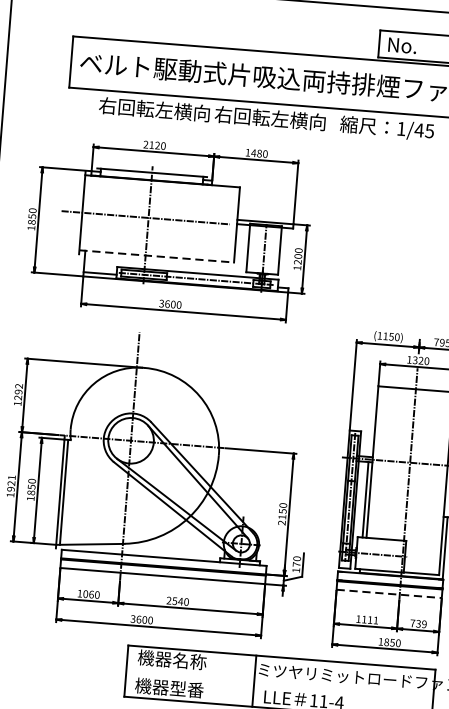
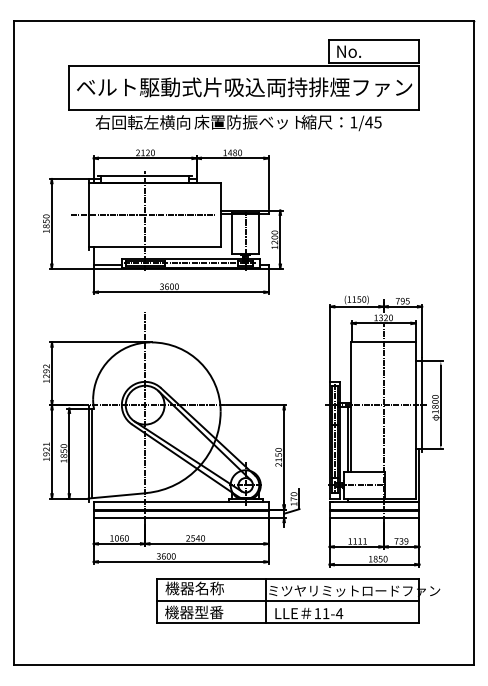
text: (278, 118) -> (248, 121), 右回転左横向 -> 床置防振ベット
line: (157, 255) -> (155, 246), dashed -> solid
line: (389, 593) -> (374, 517), dashed -> solid
line: (279, 683) -> (287, 601), added

